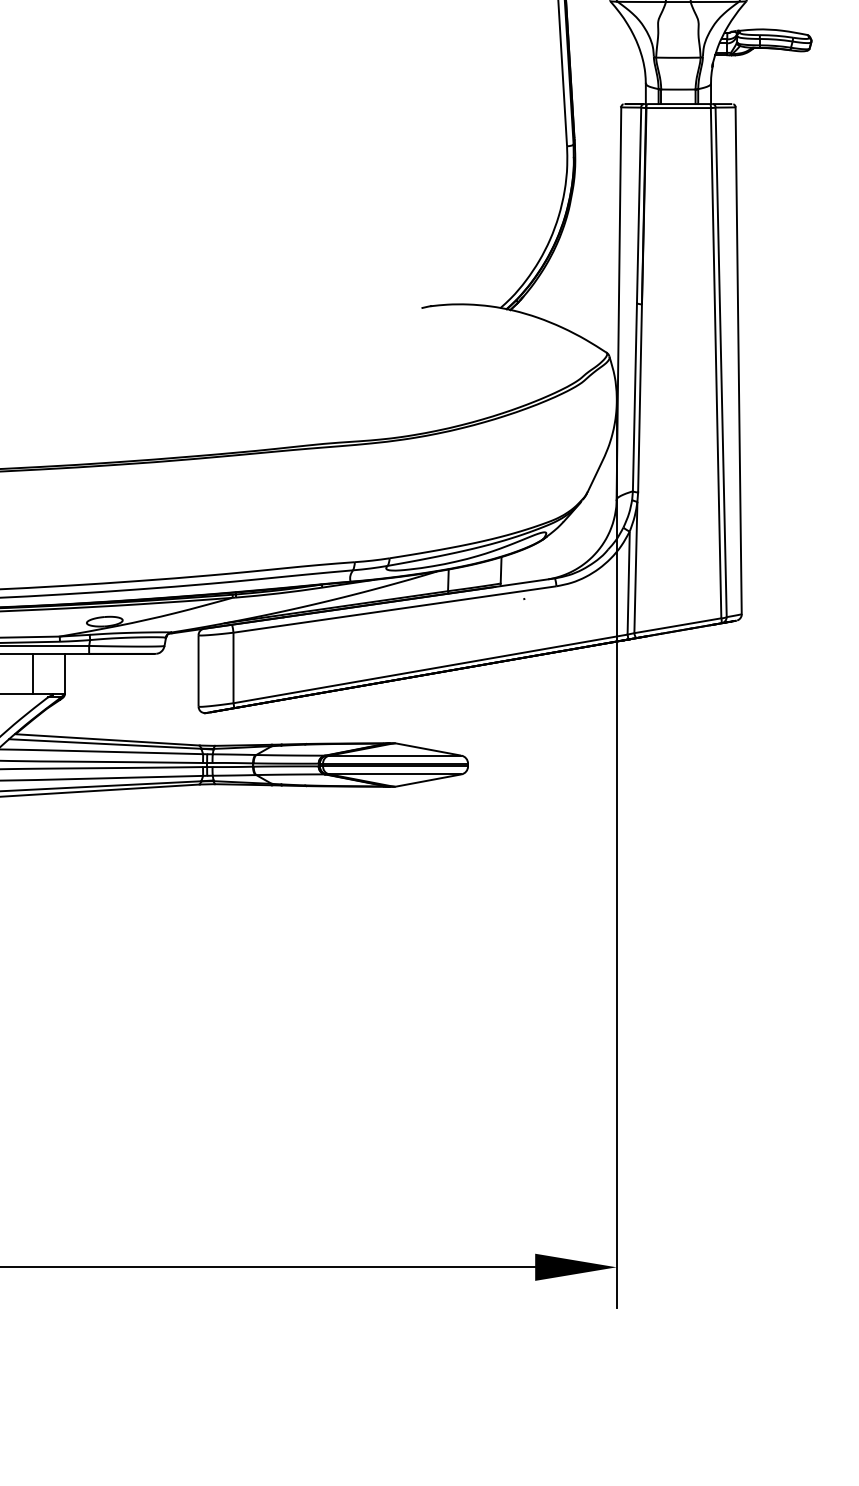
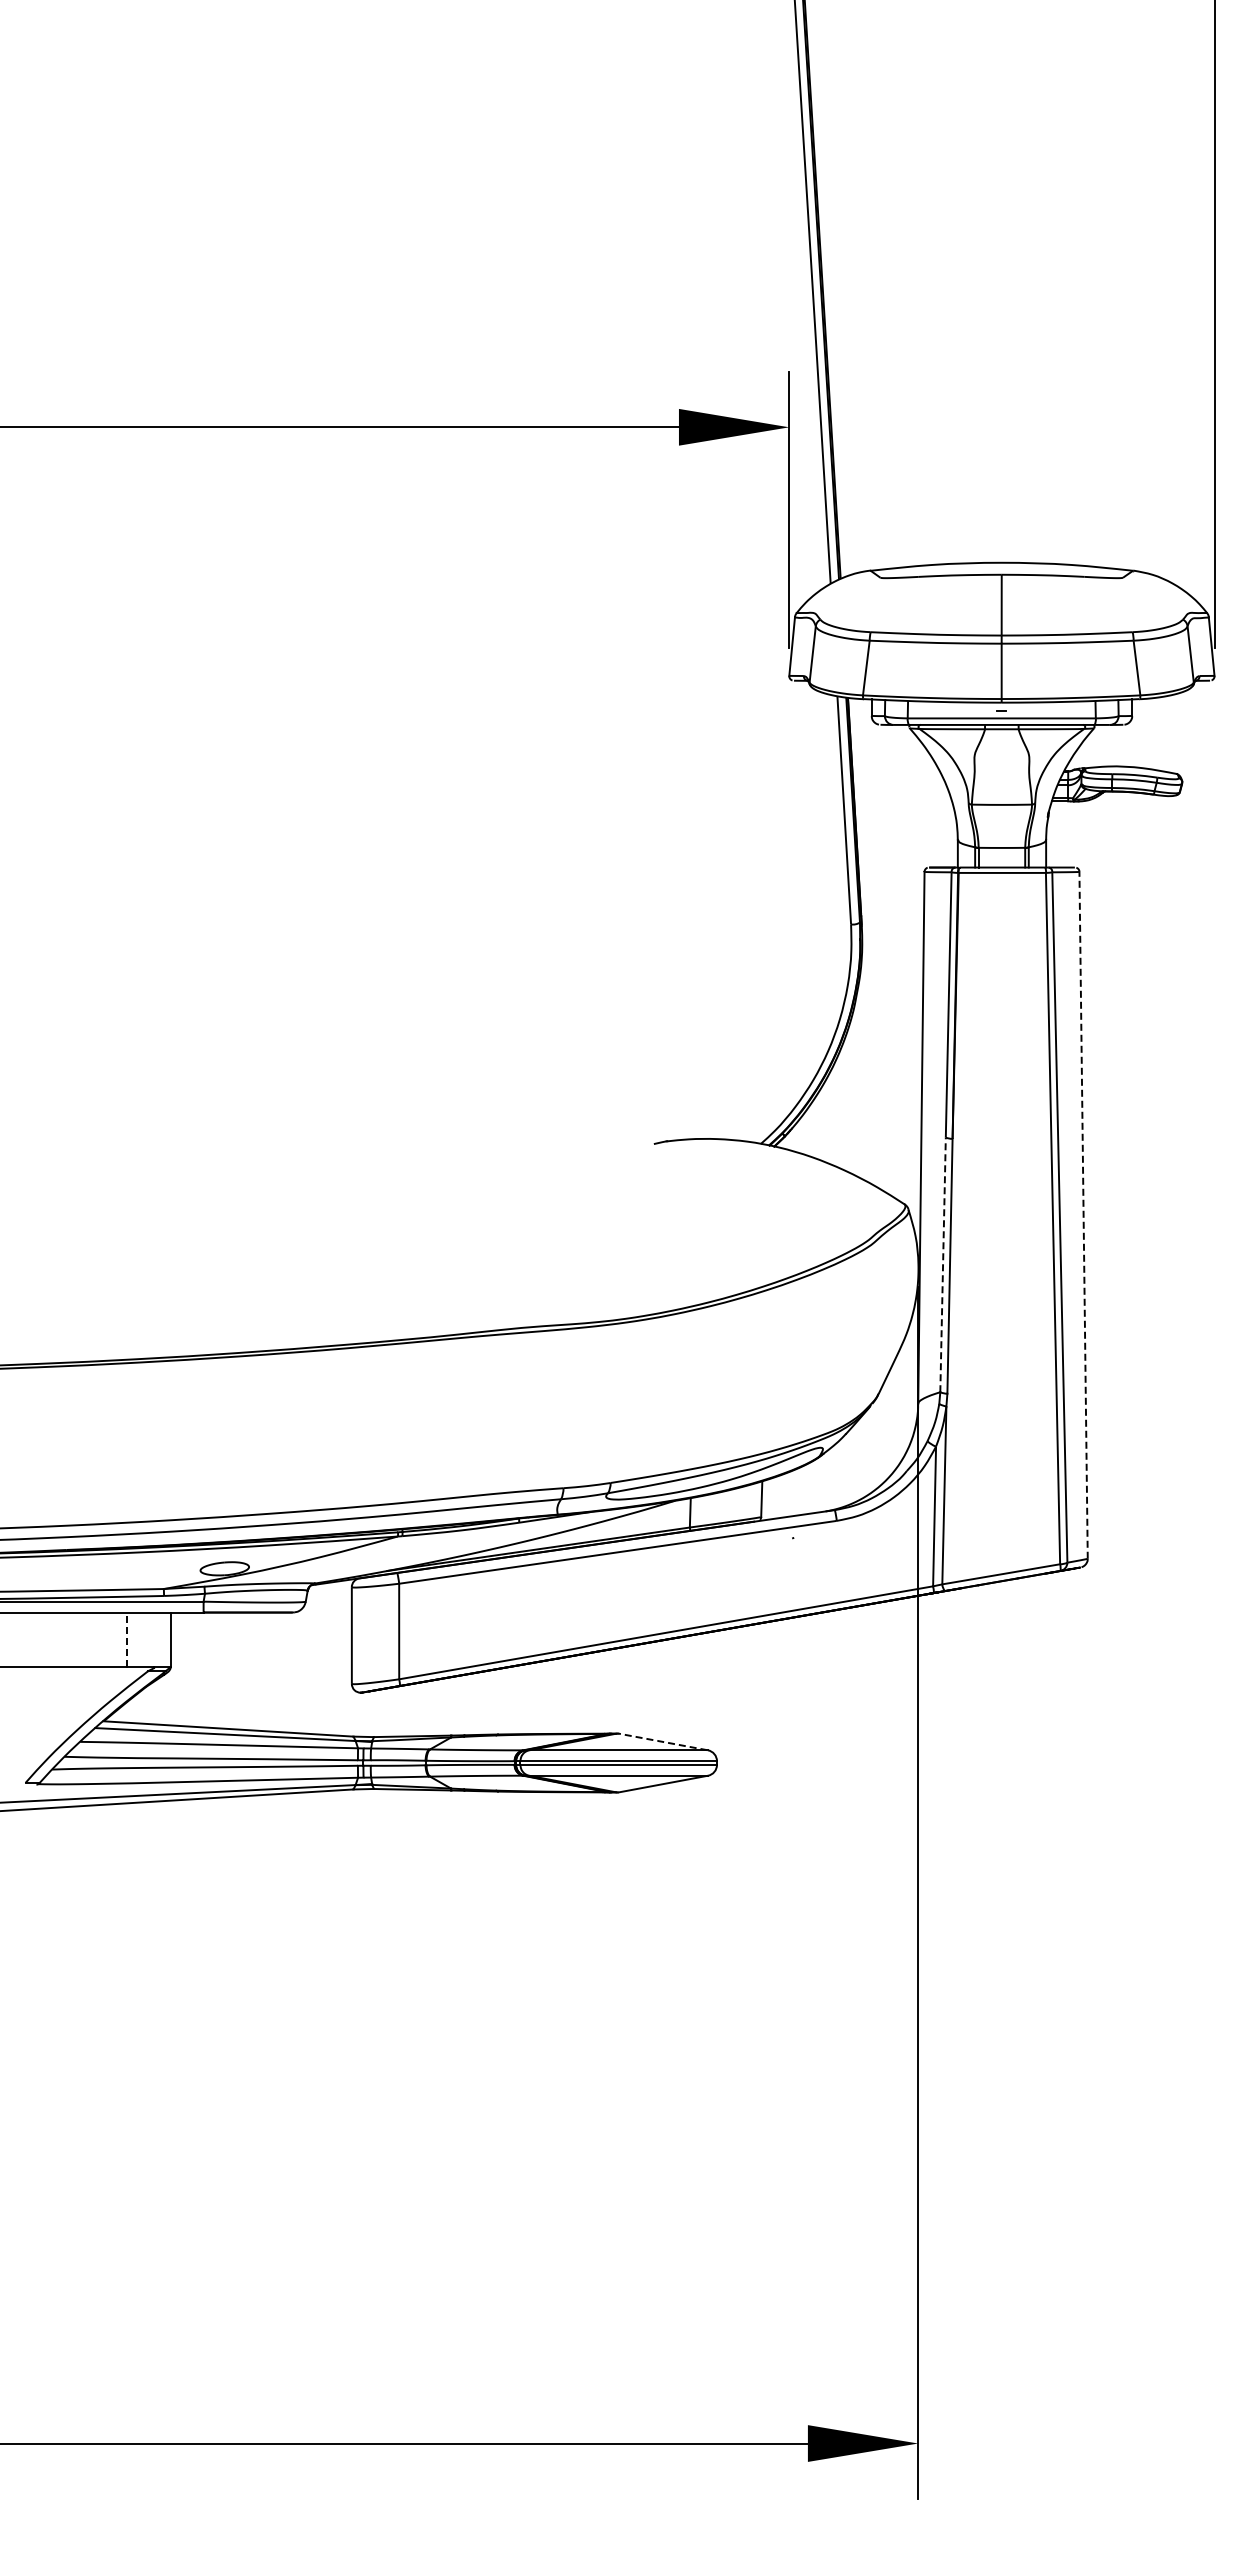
line: (738, 360) -> (1083, 1214), solid -> dashed
line: (635, 397) -> (943, 1264), solid -> dashed
line: (32, 673) -> (127, 1639), solid -> dashed
line: (427, 749) -> (662, 1741), solid -> dashed

